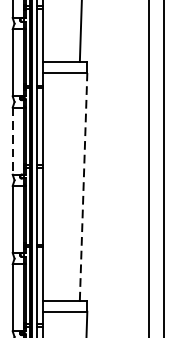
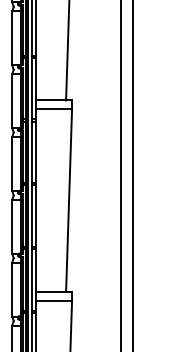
line: (13, 140) -> (12, 163), dashed -> solid
line: (84, 186) -> (69, 200), dashed -> solid

